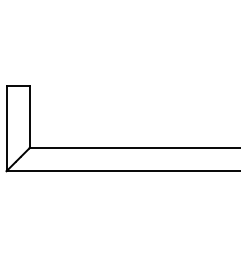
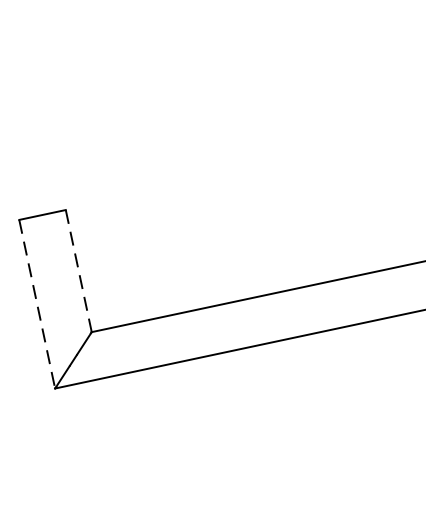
line: (30, 116) -> (79, 270), solid -> dashed
line: (6, 128) -> (37, 304), solid -> dashed

